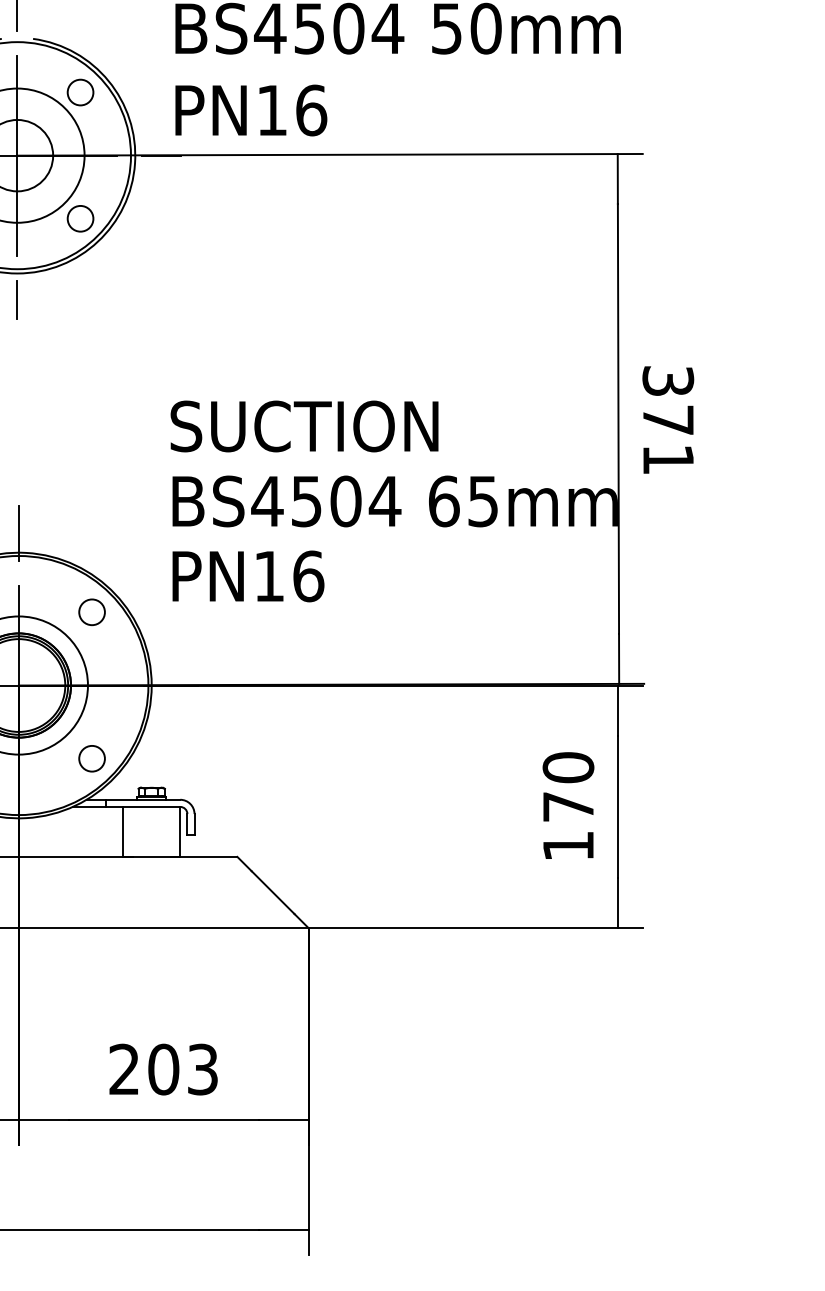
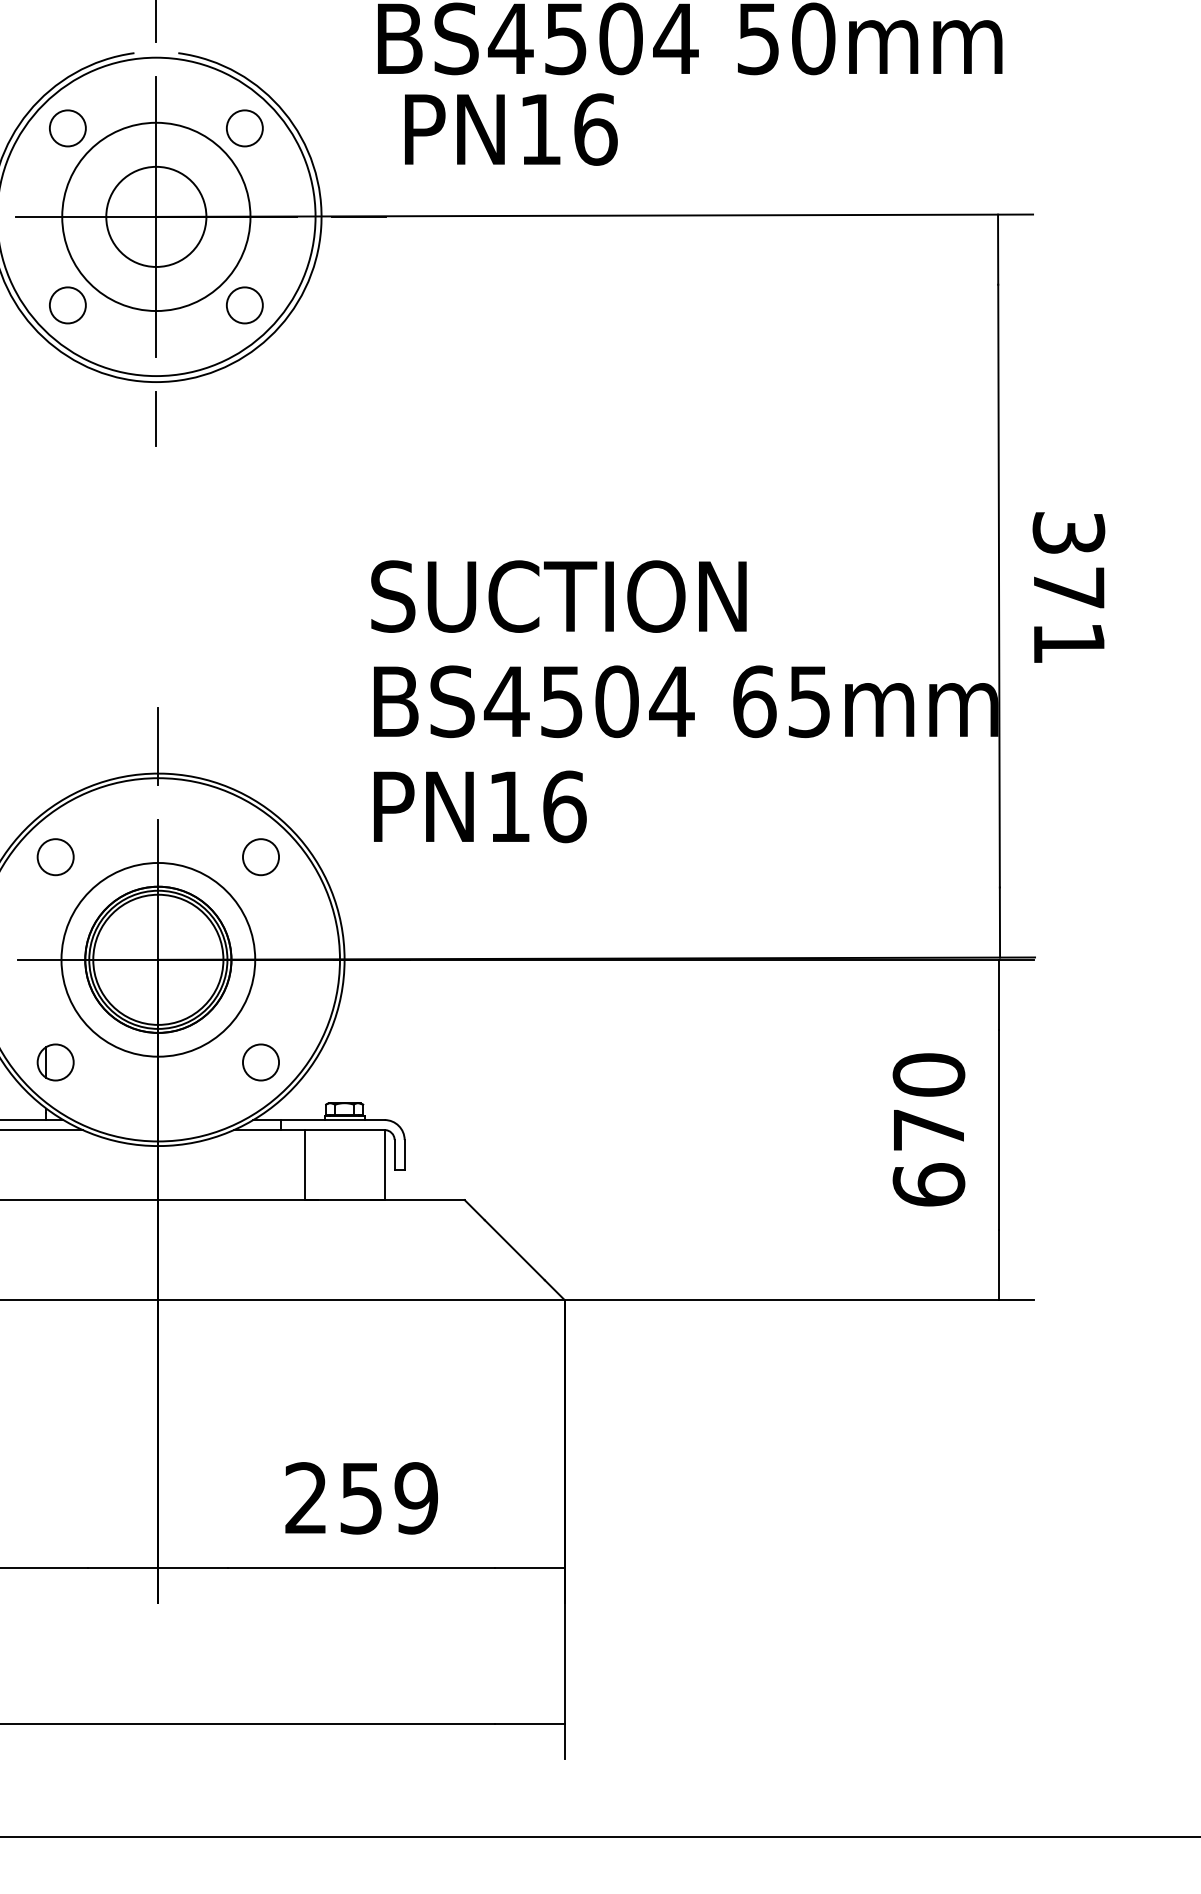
text: (251, 110) -> (511, 129), moved
text: (568, 845) -> (928, 1184), 170 -> 670
text: (183, 1069) -> (388, 1498), 203 -> 259

